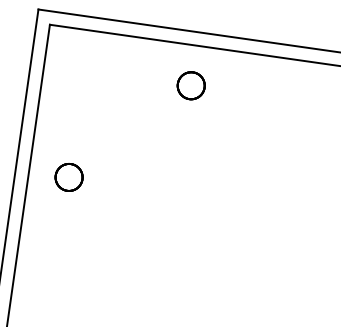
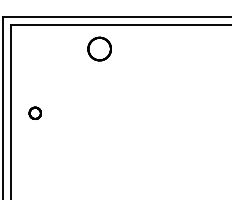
part: (191, 85) -> (99, 48), size x1.4
part: (69, 177) -> (35, 113), size x0.7

